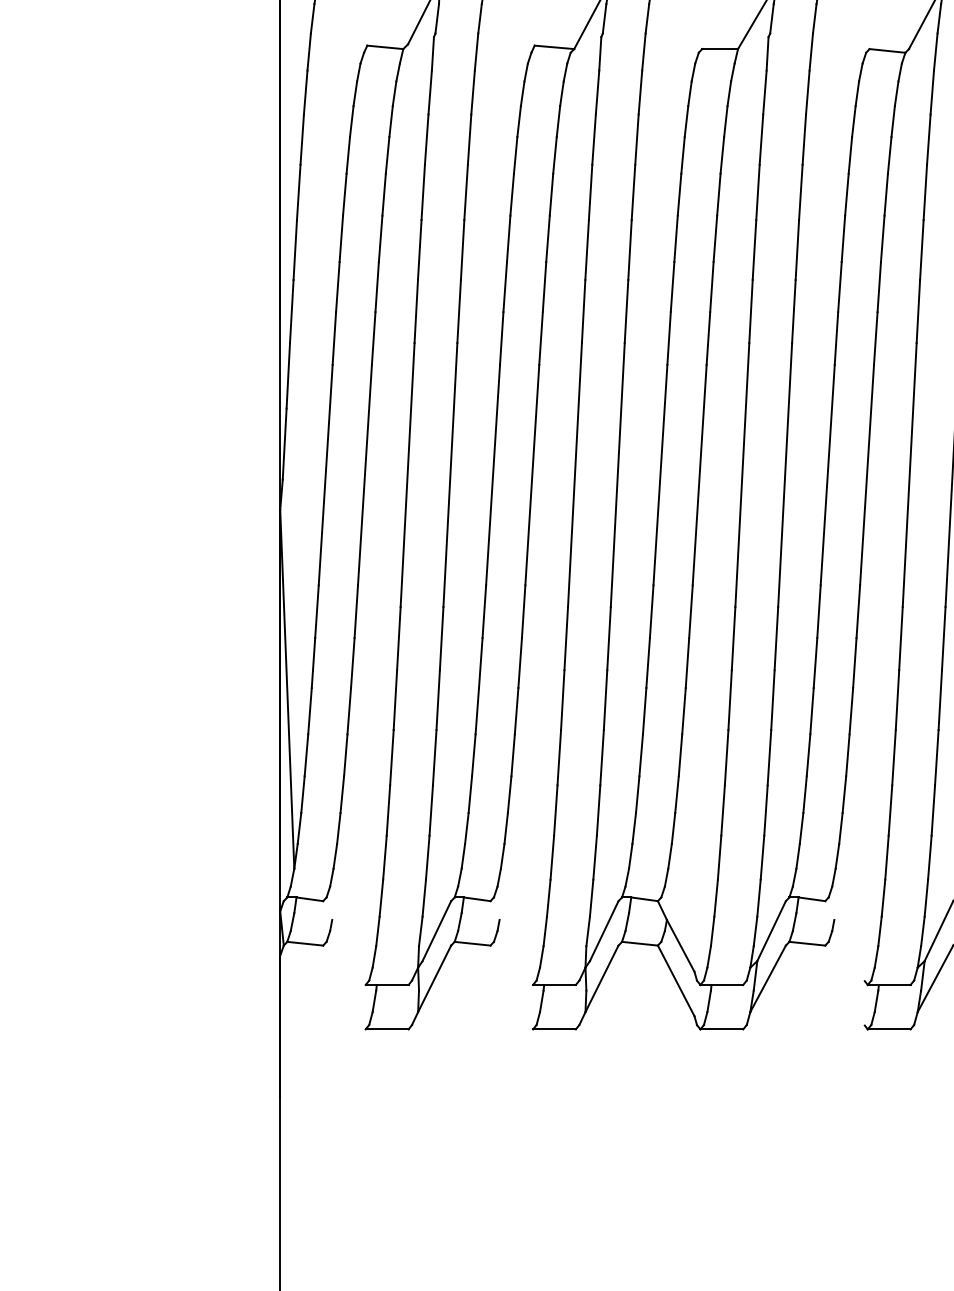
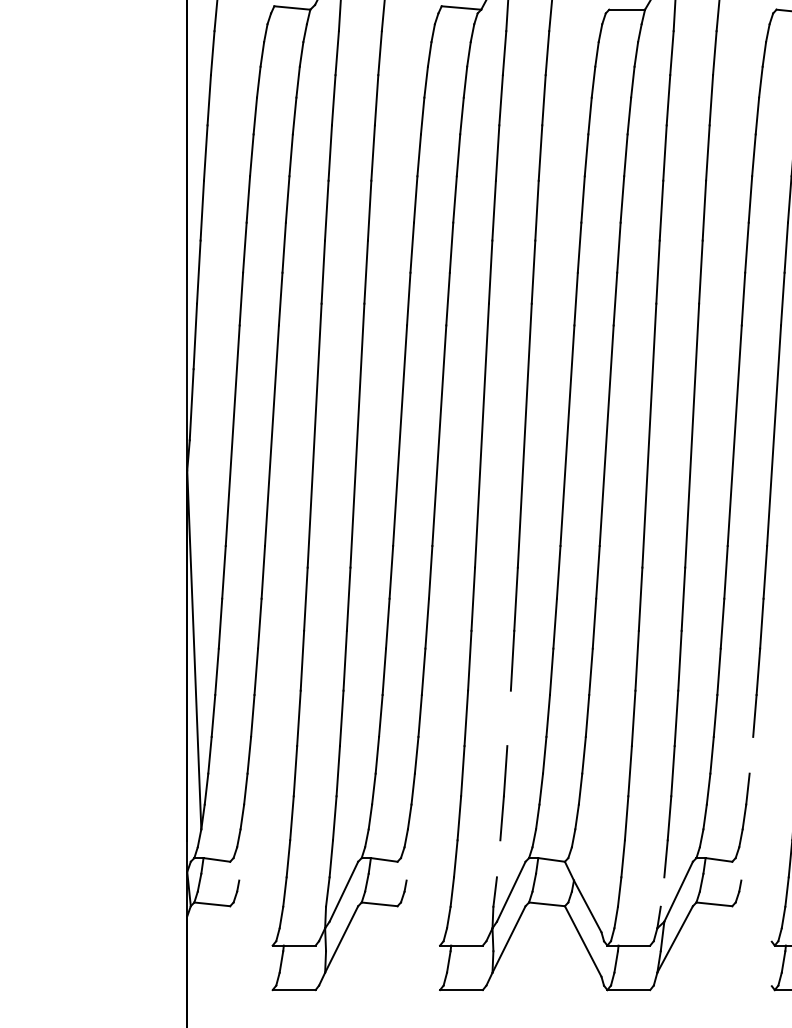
line: (601, 757) -> (508, 718), removed
line: (844, 794) -> (751, 755), removed
line: (591, 897) -> (498, 858), removed
line: (755, 931) -> (662, 892), removed

